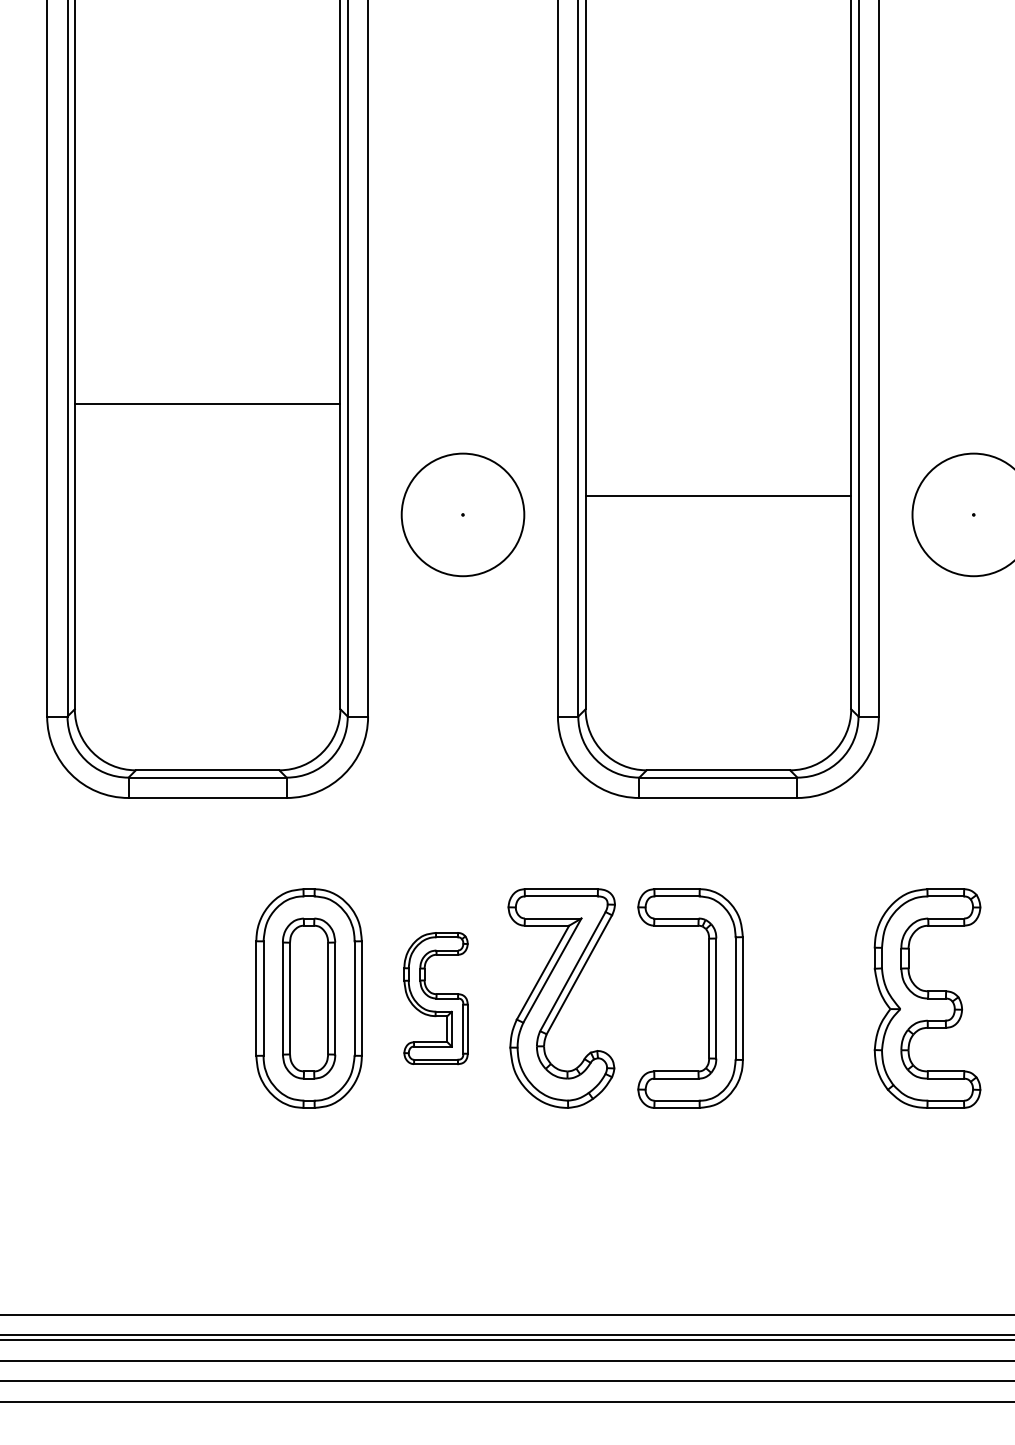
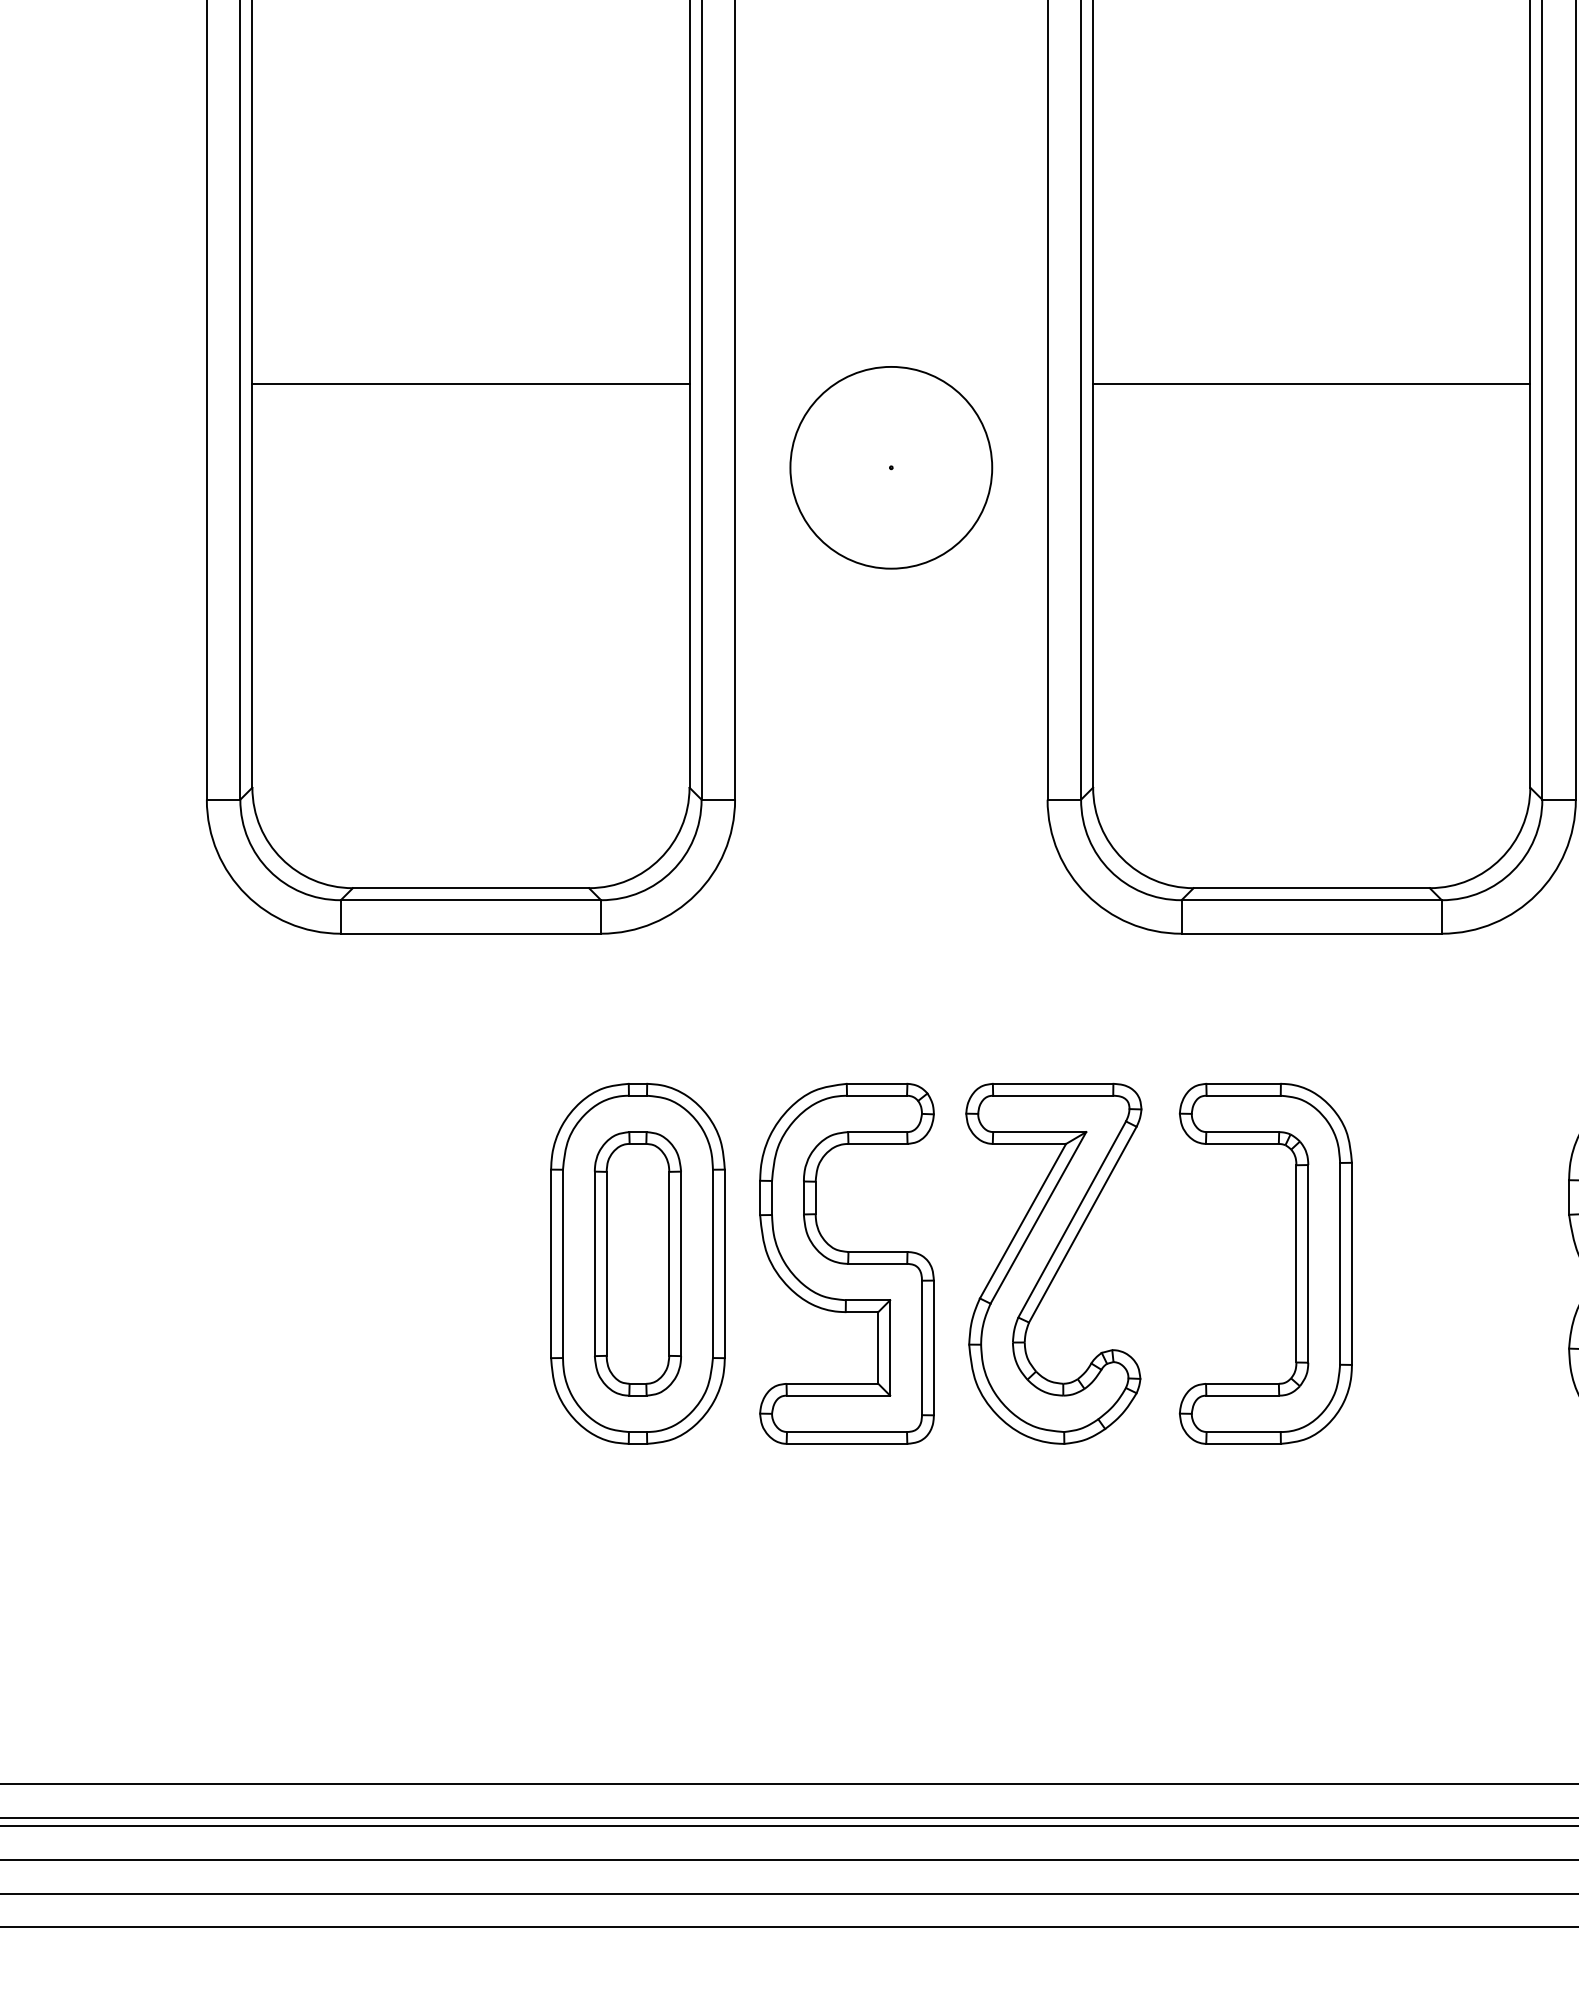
line: (207, 403) -> (470, 383), moved
line: (718, 495) -> (1311, 383), moved
part: (435, 998) -> (846, 1263), size x1.67

